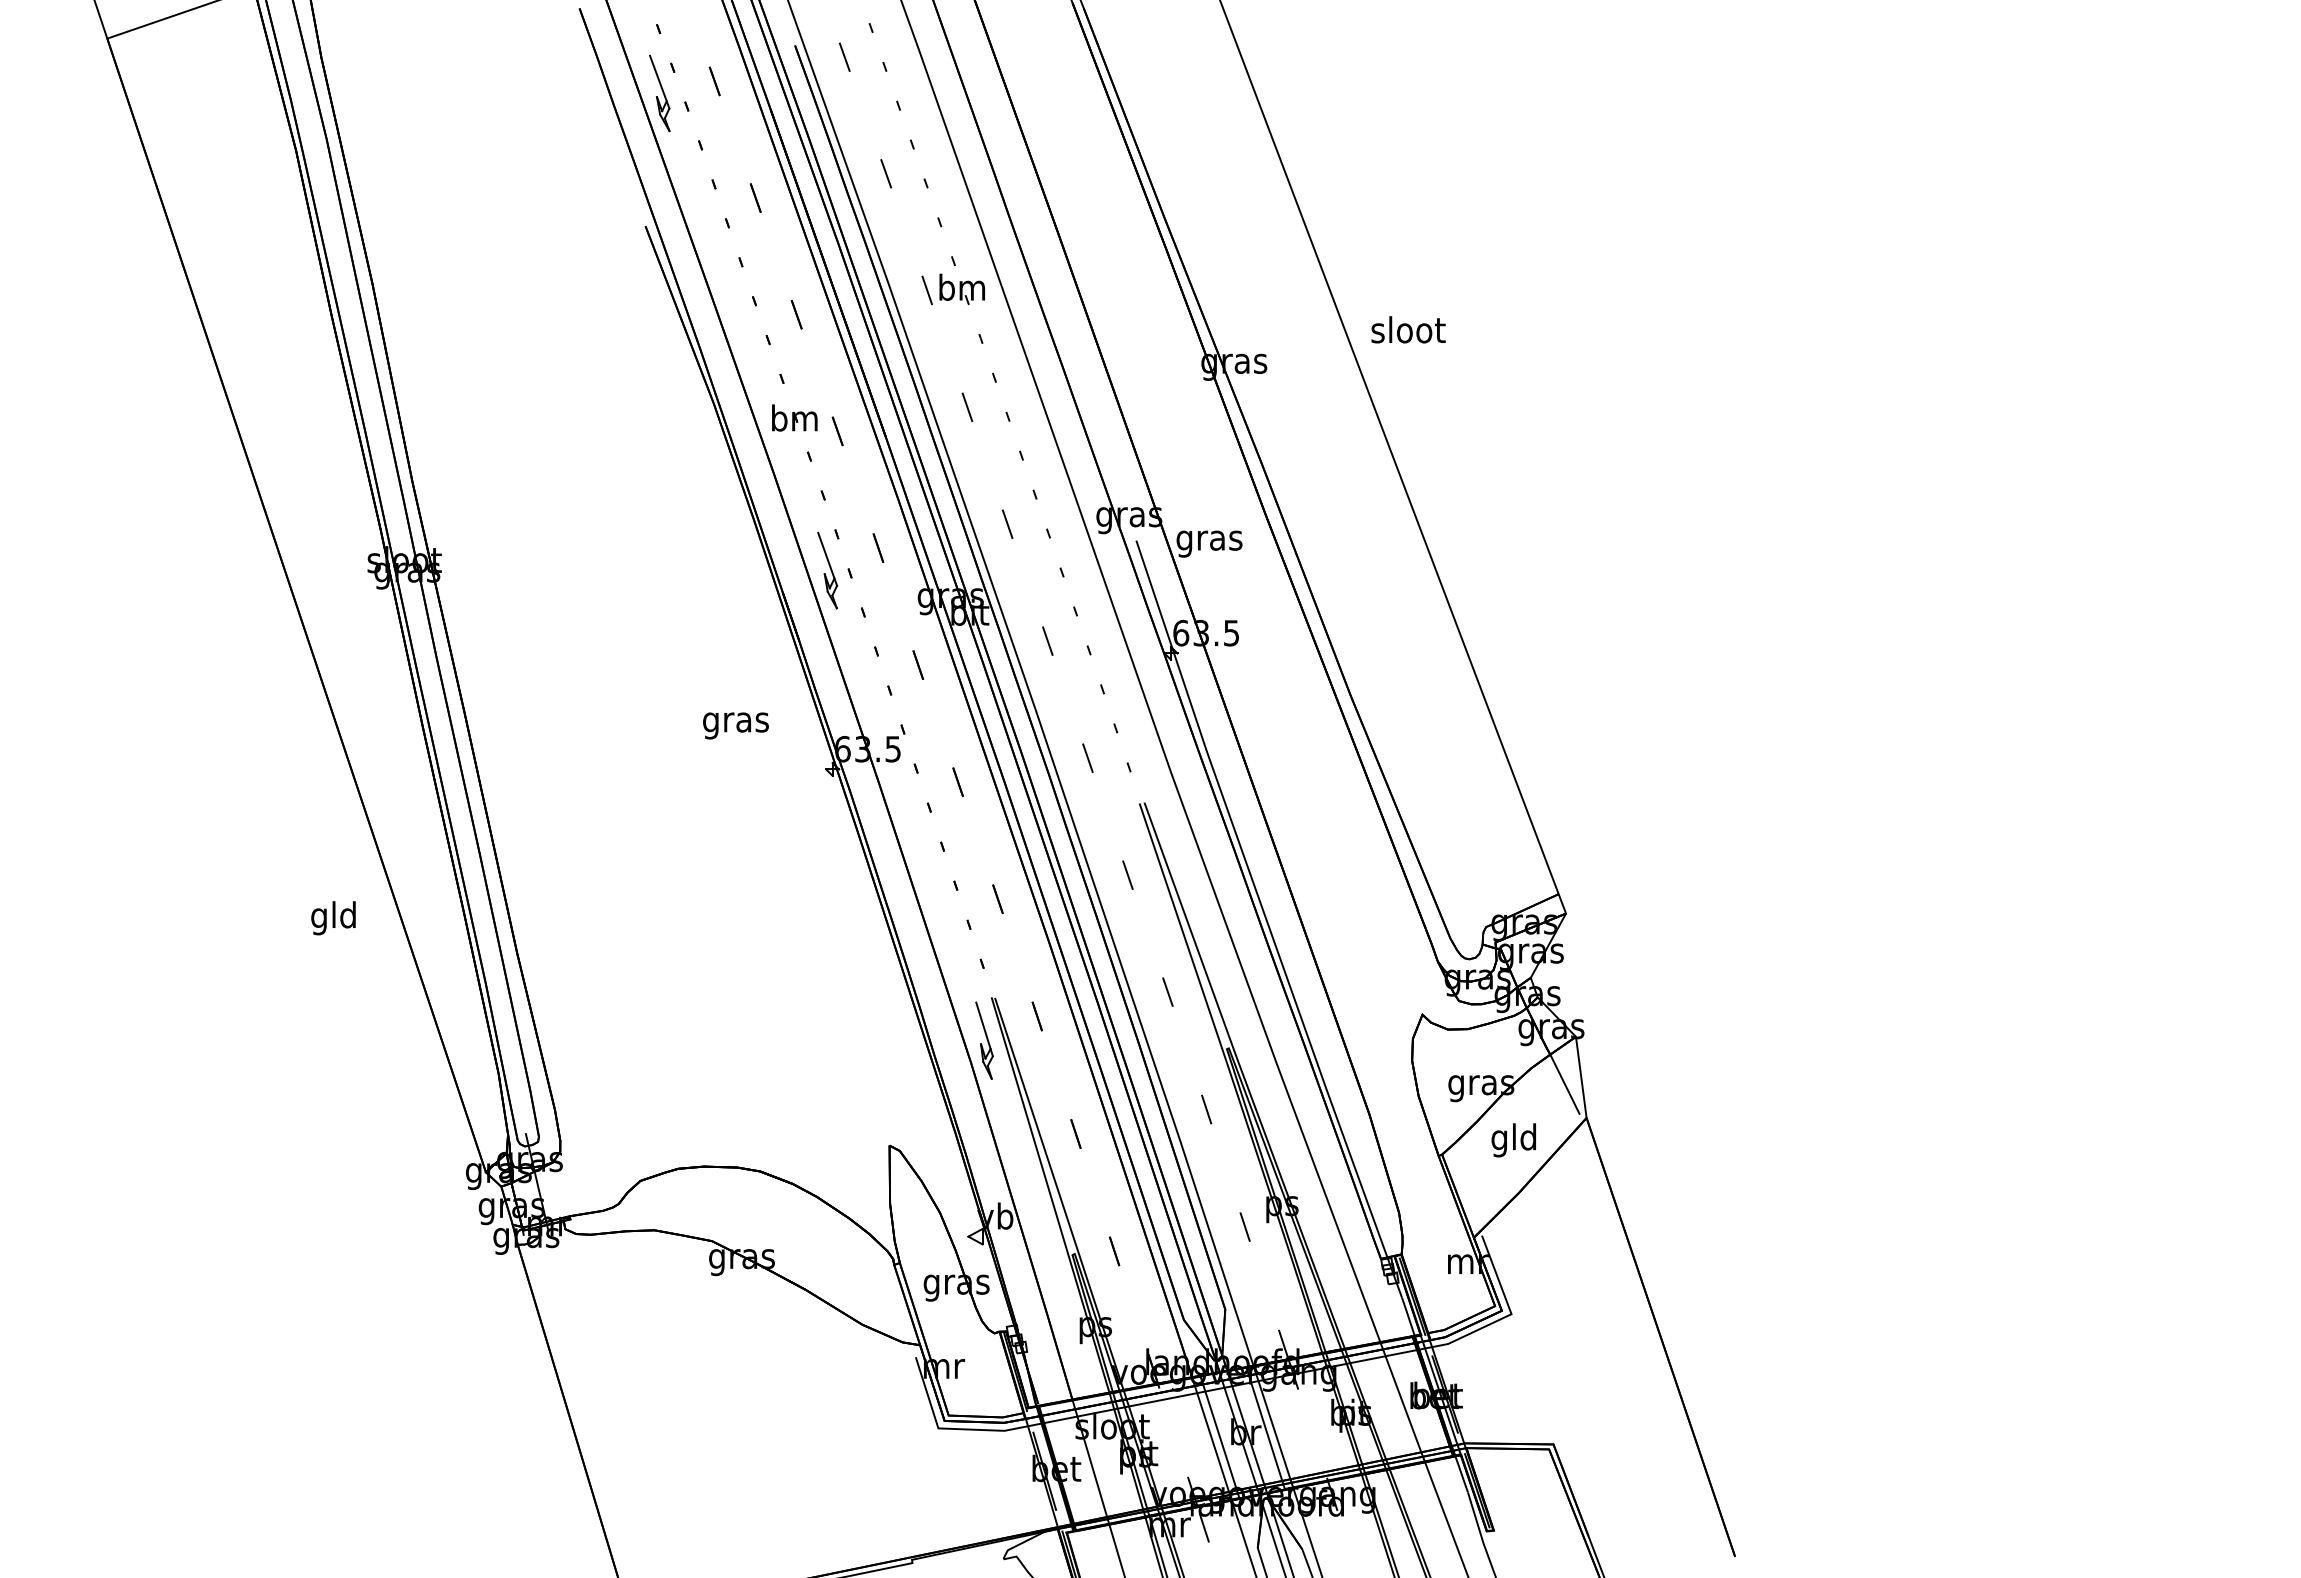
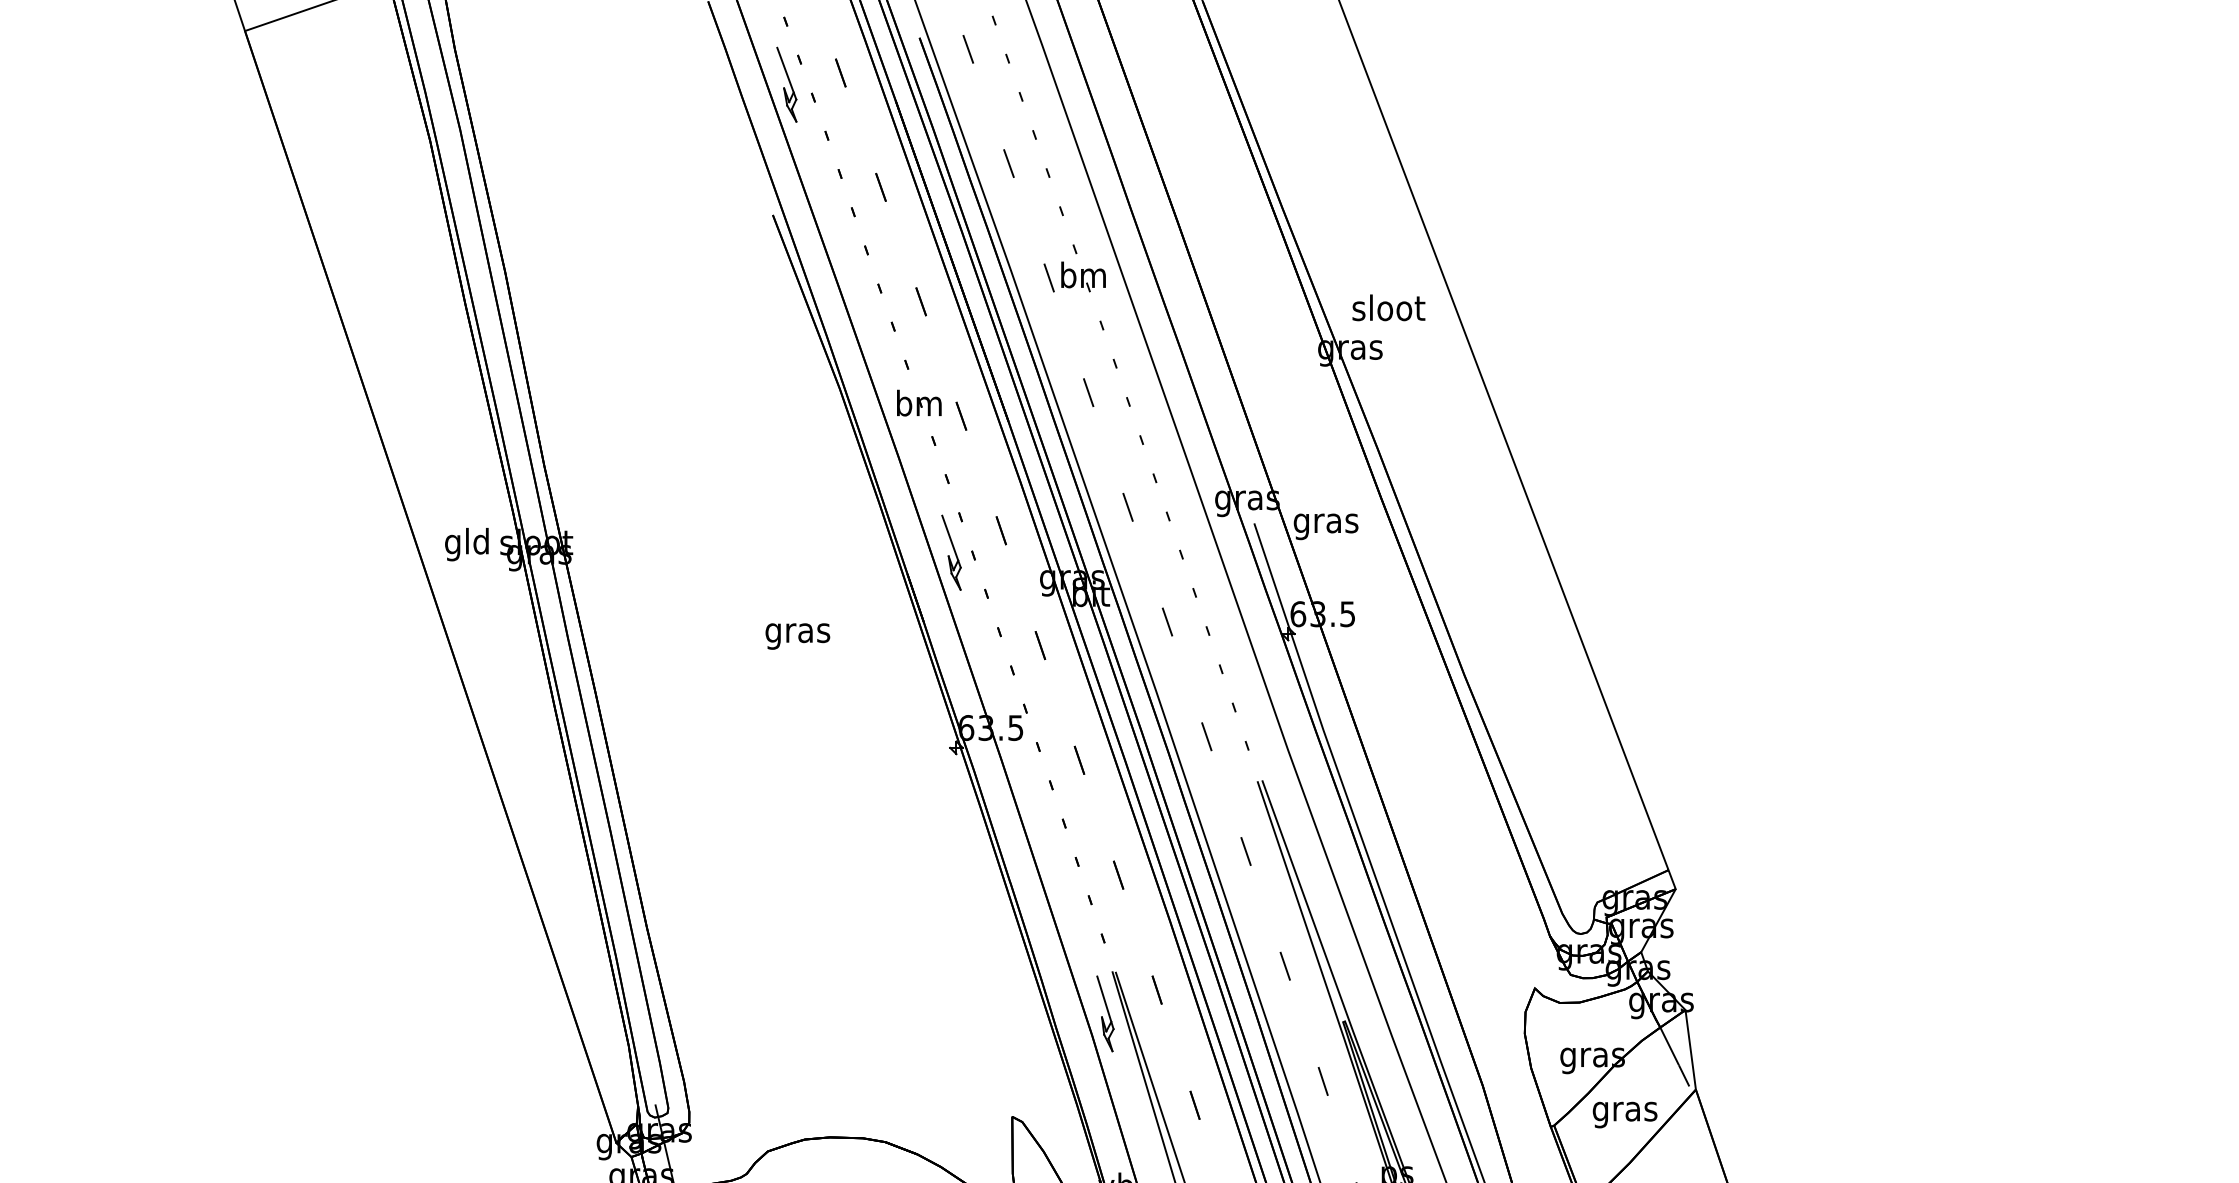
text: (1408, 329) -> (1388, 307), moved
text: (735, 725) -> (797, 636), moved
text: (333, 918) -> (466, 544), moved
text: (1514, 1140) -> (1625, 1111), gld -> gras

